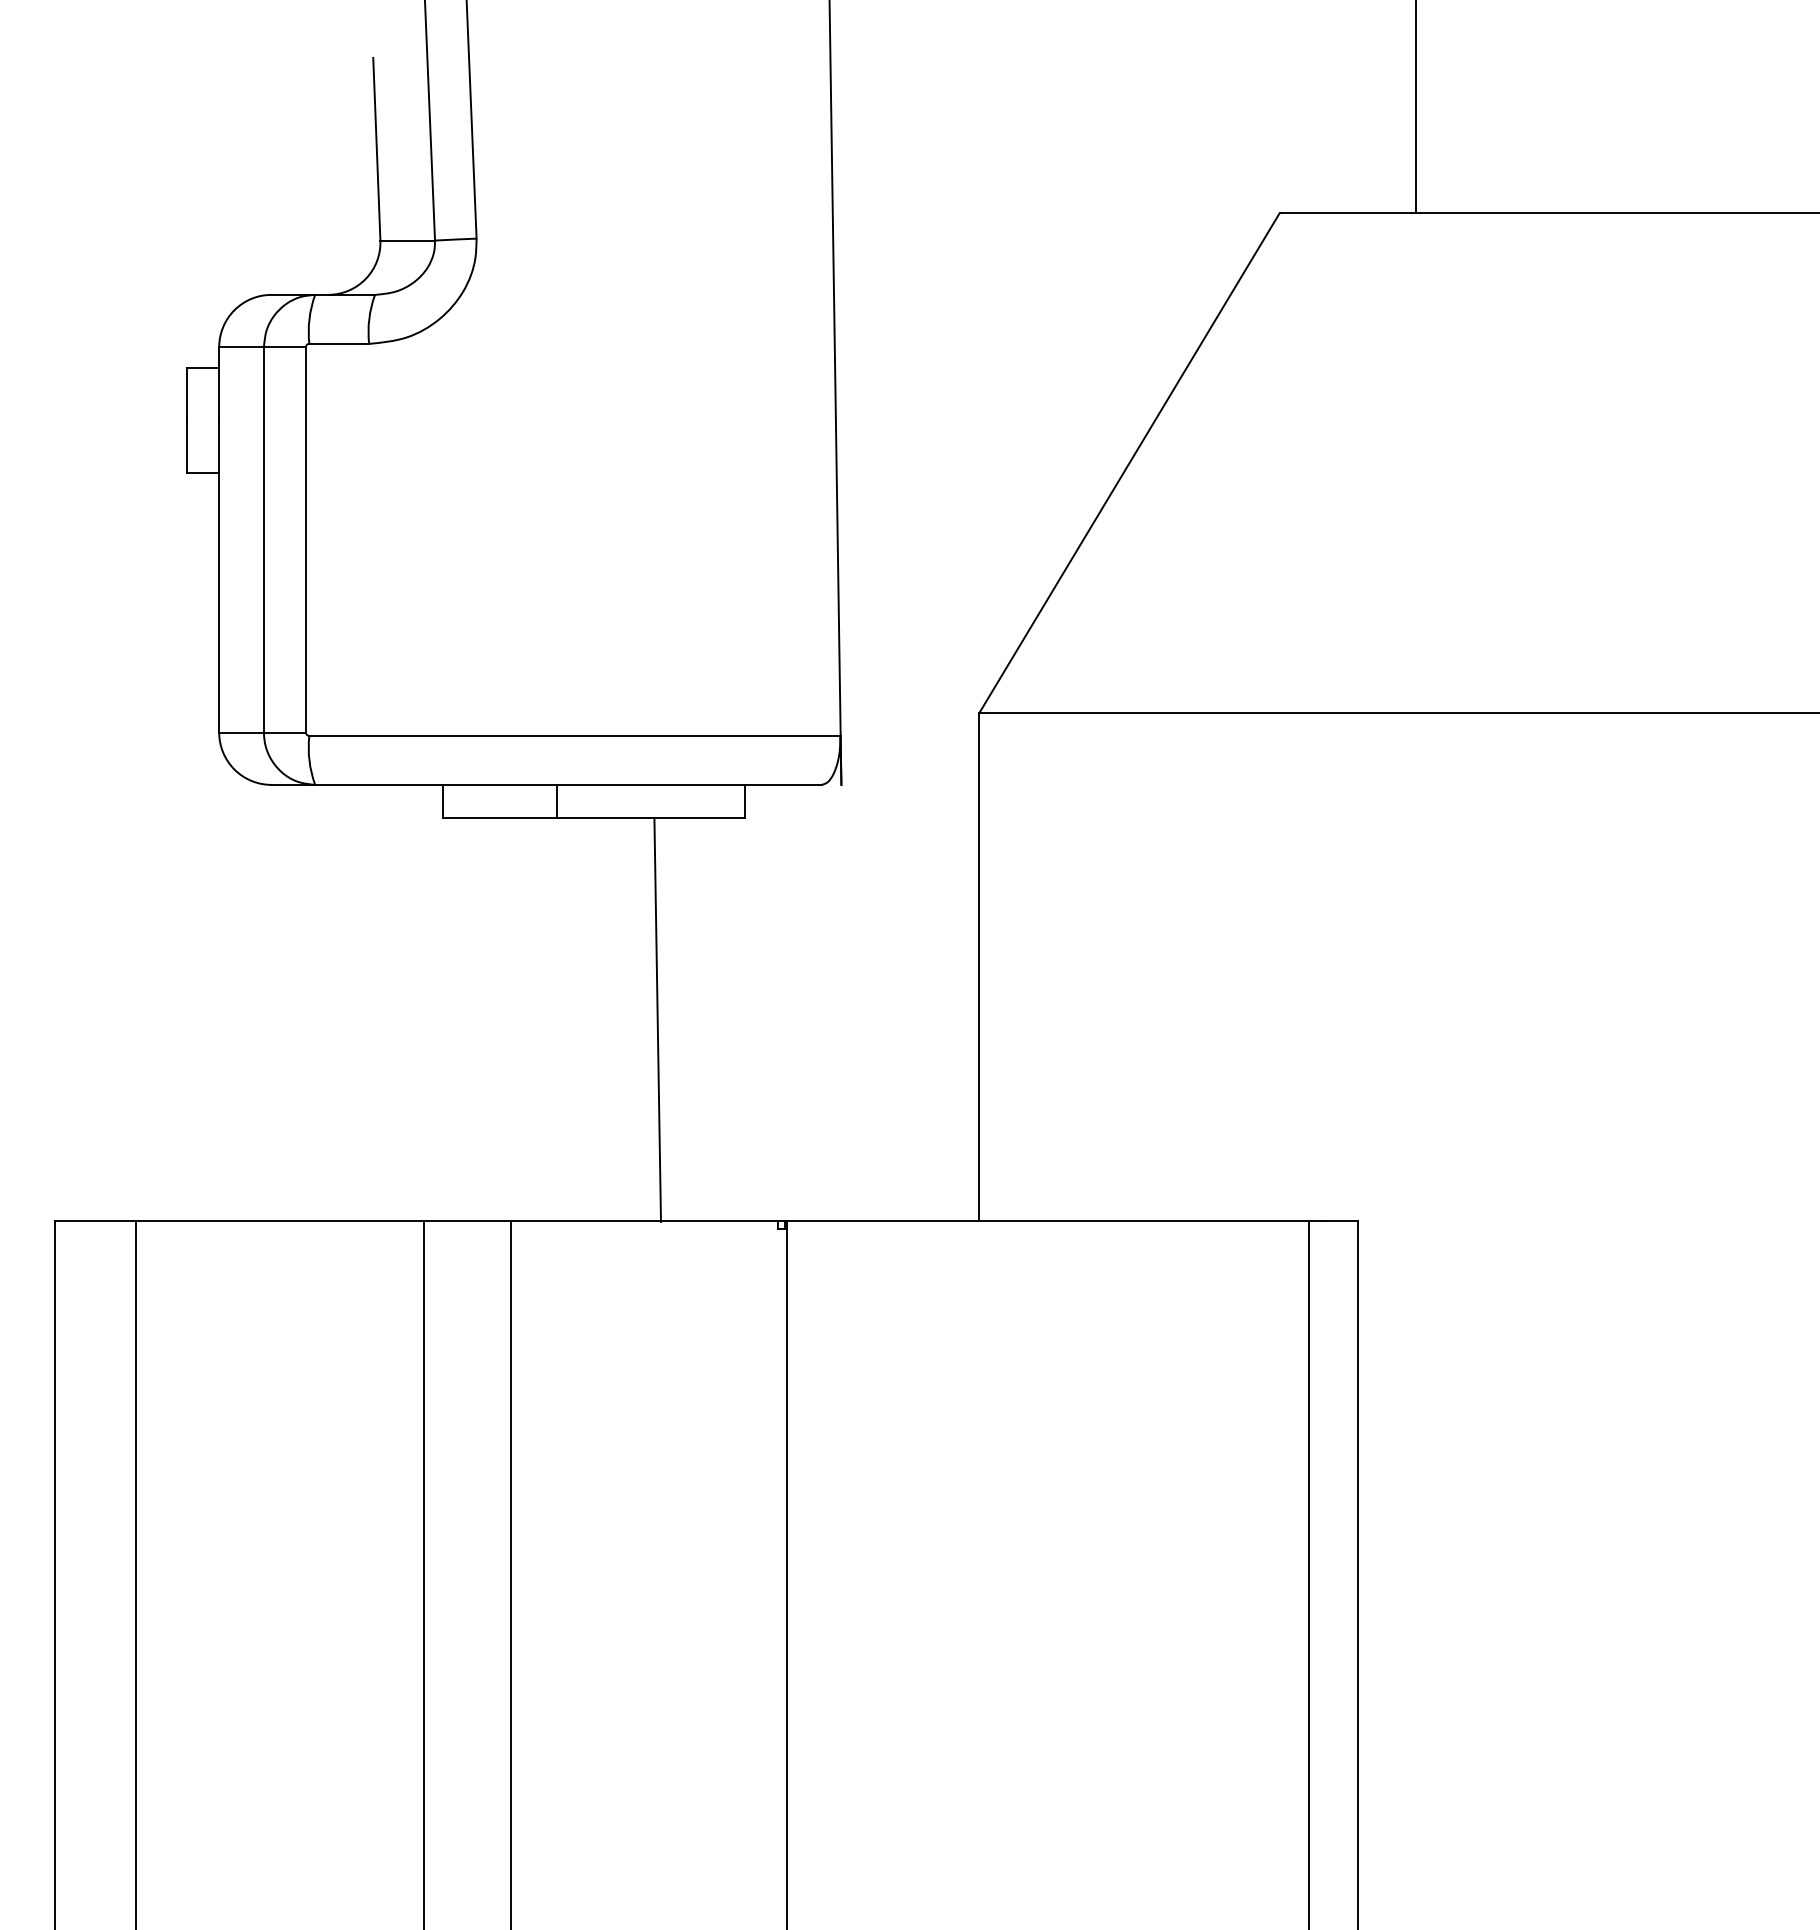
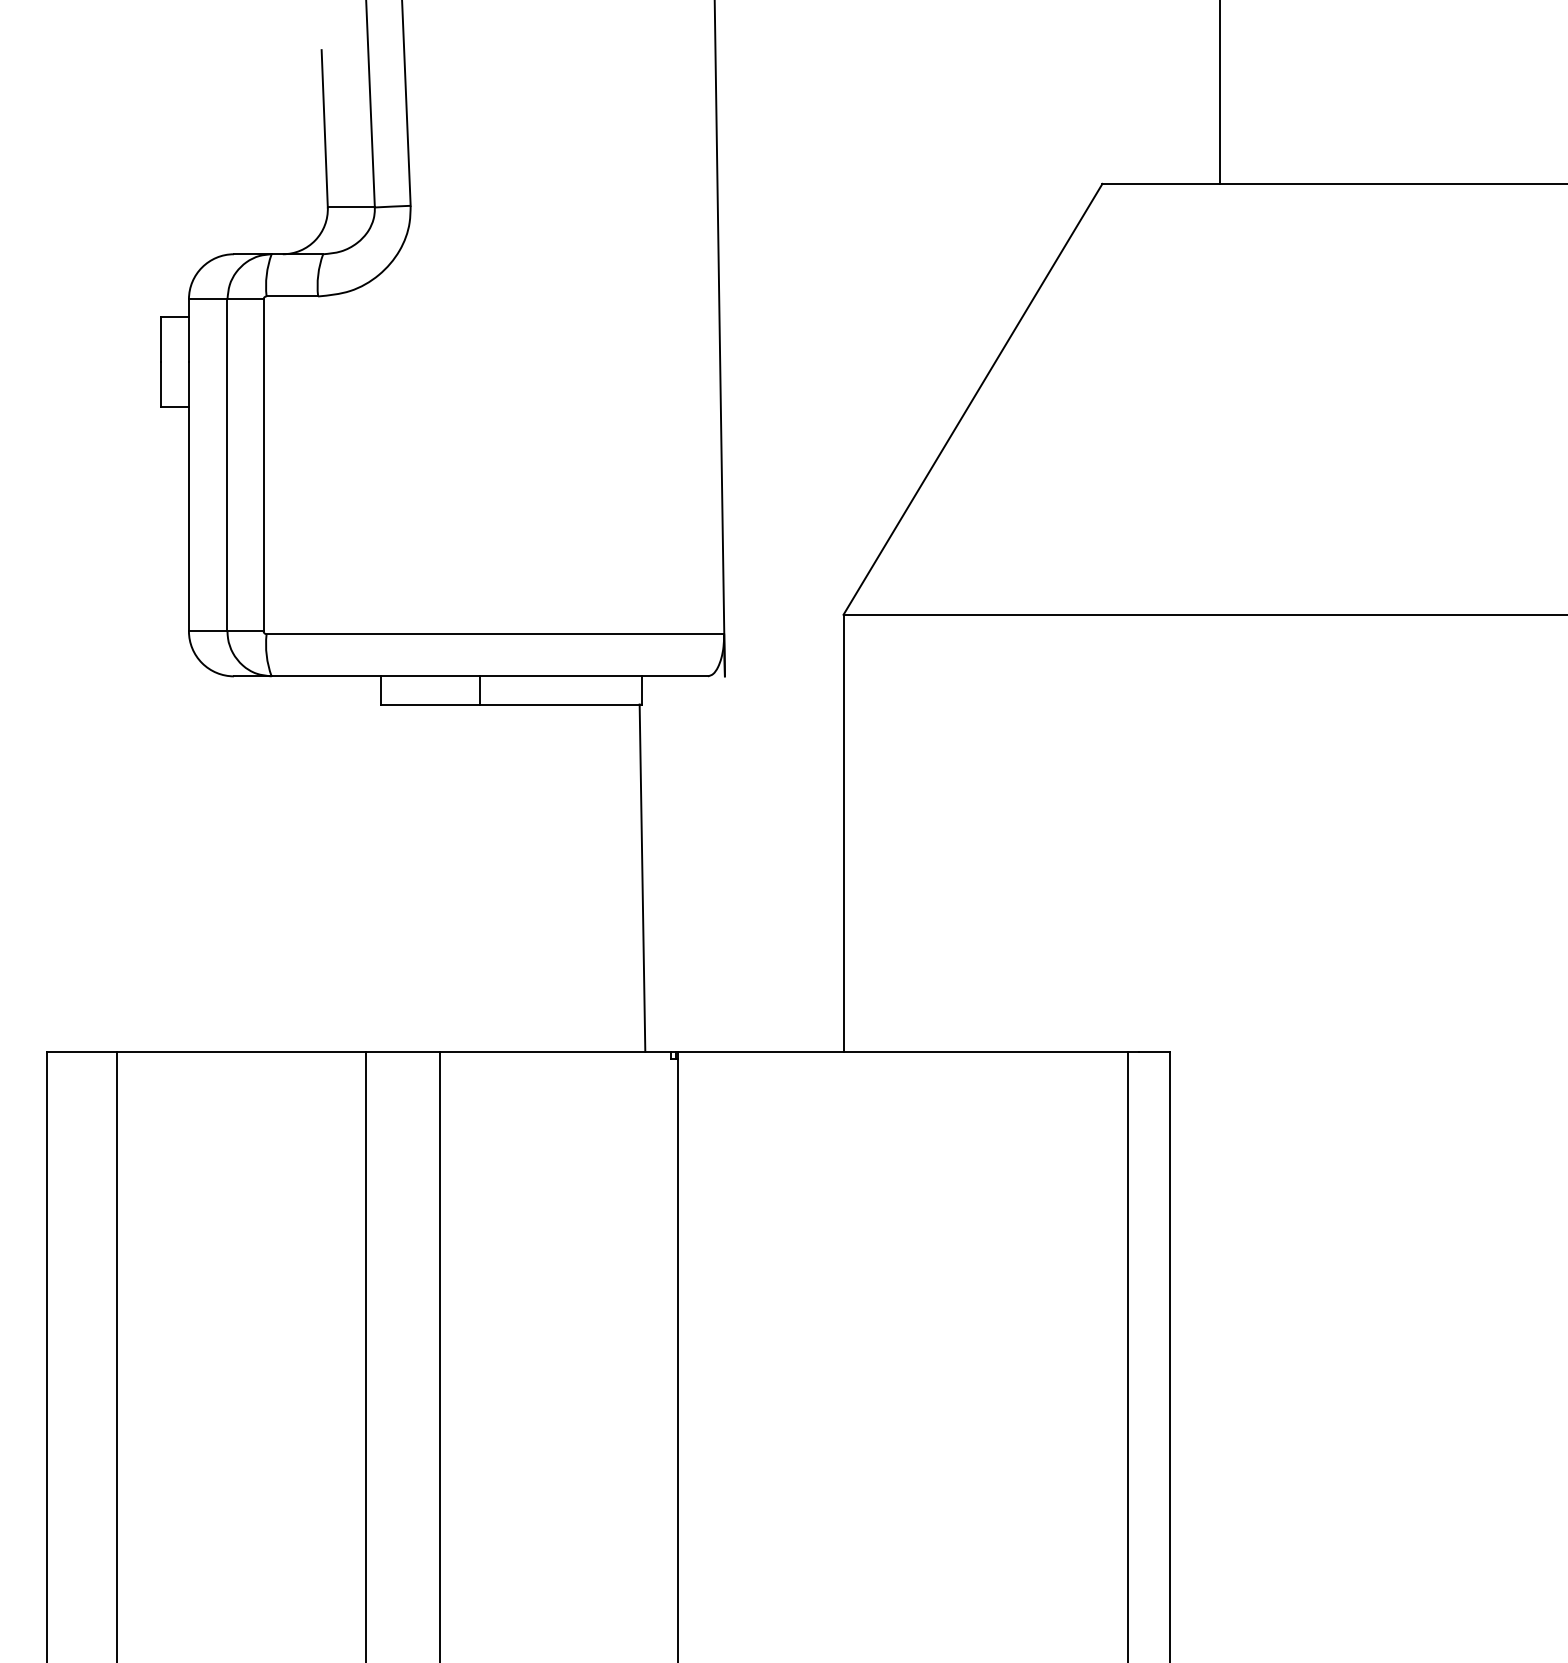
line: (657, 1020) -> (642, 878), moved

